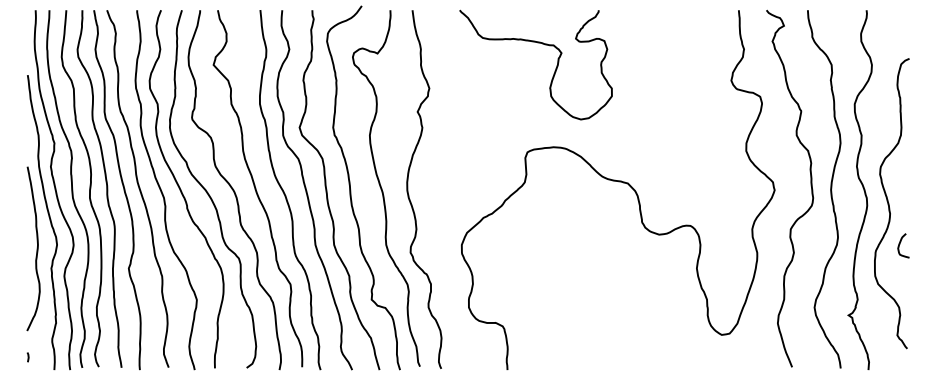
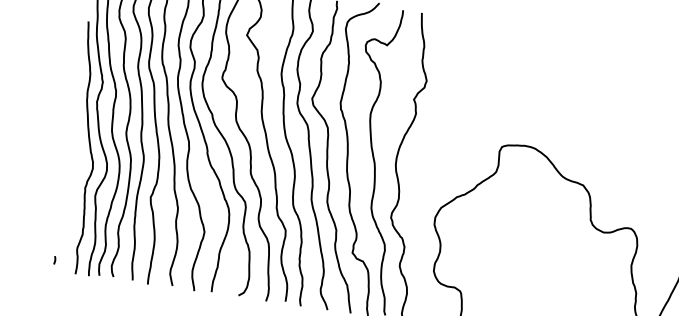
curve: (554, 70) -> (534, 80), removed
curve: (36, 248) -> (75, 169), removed

